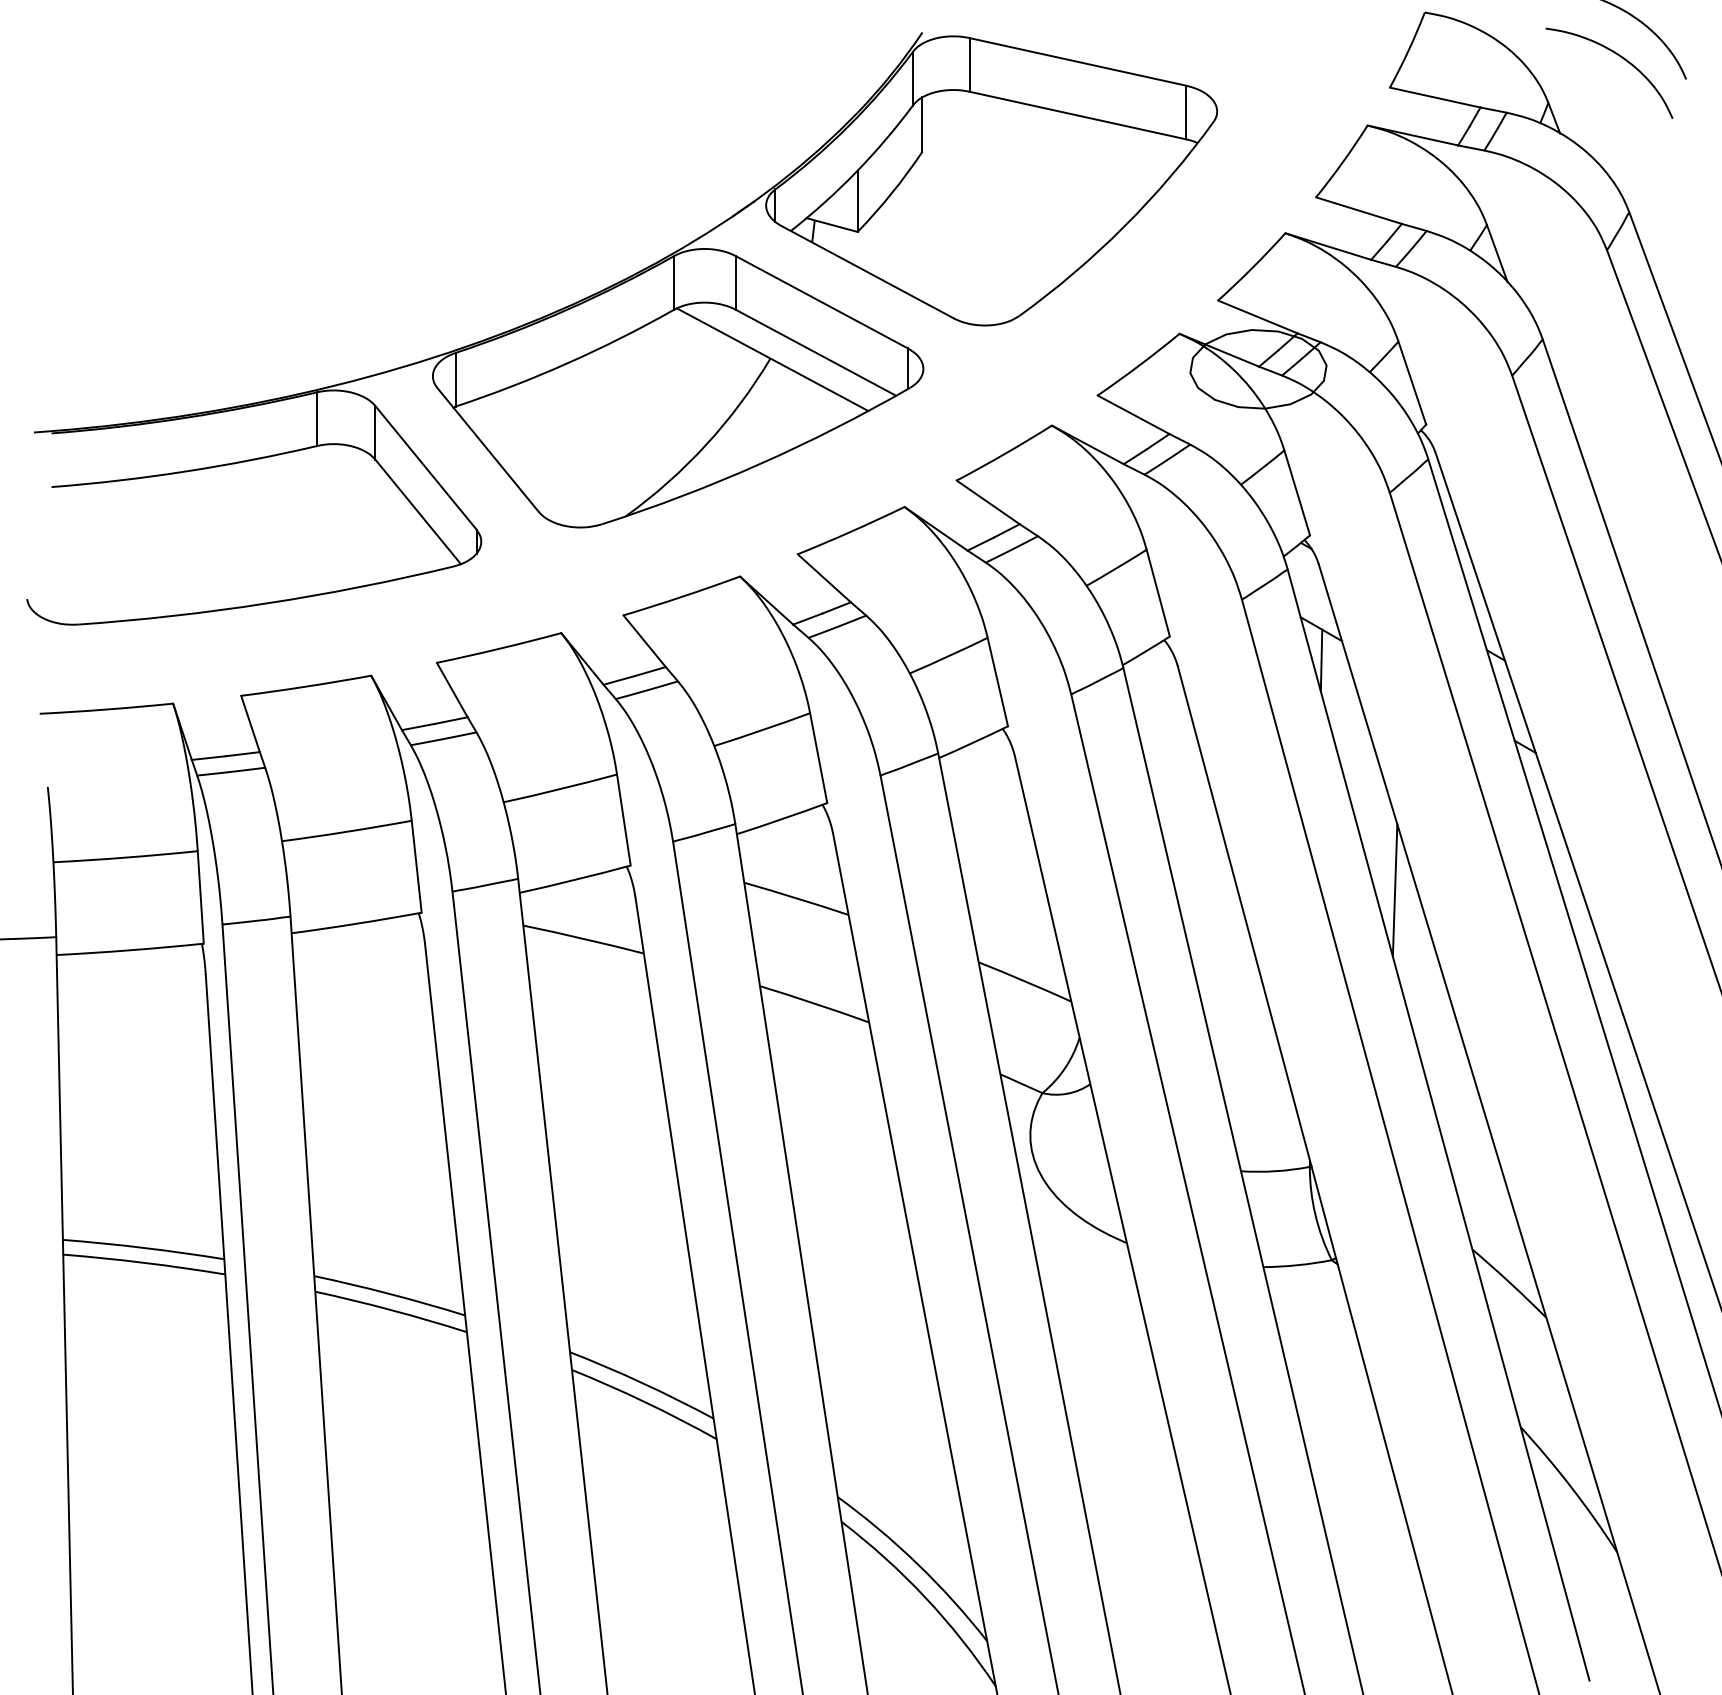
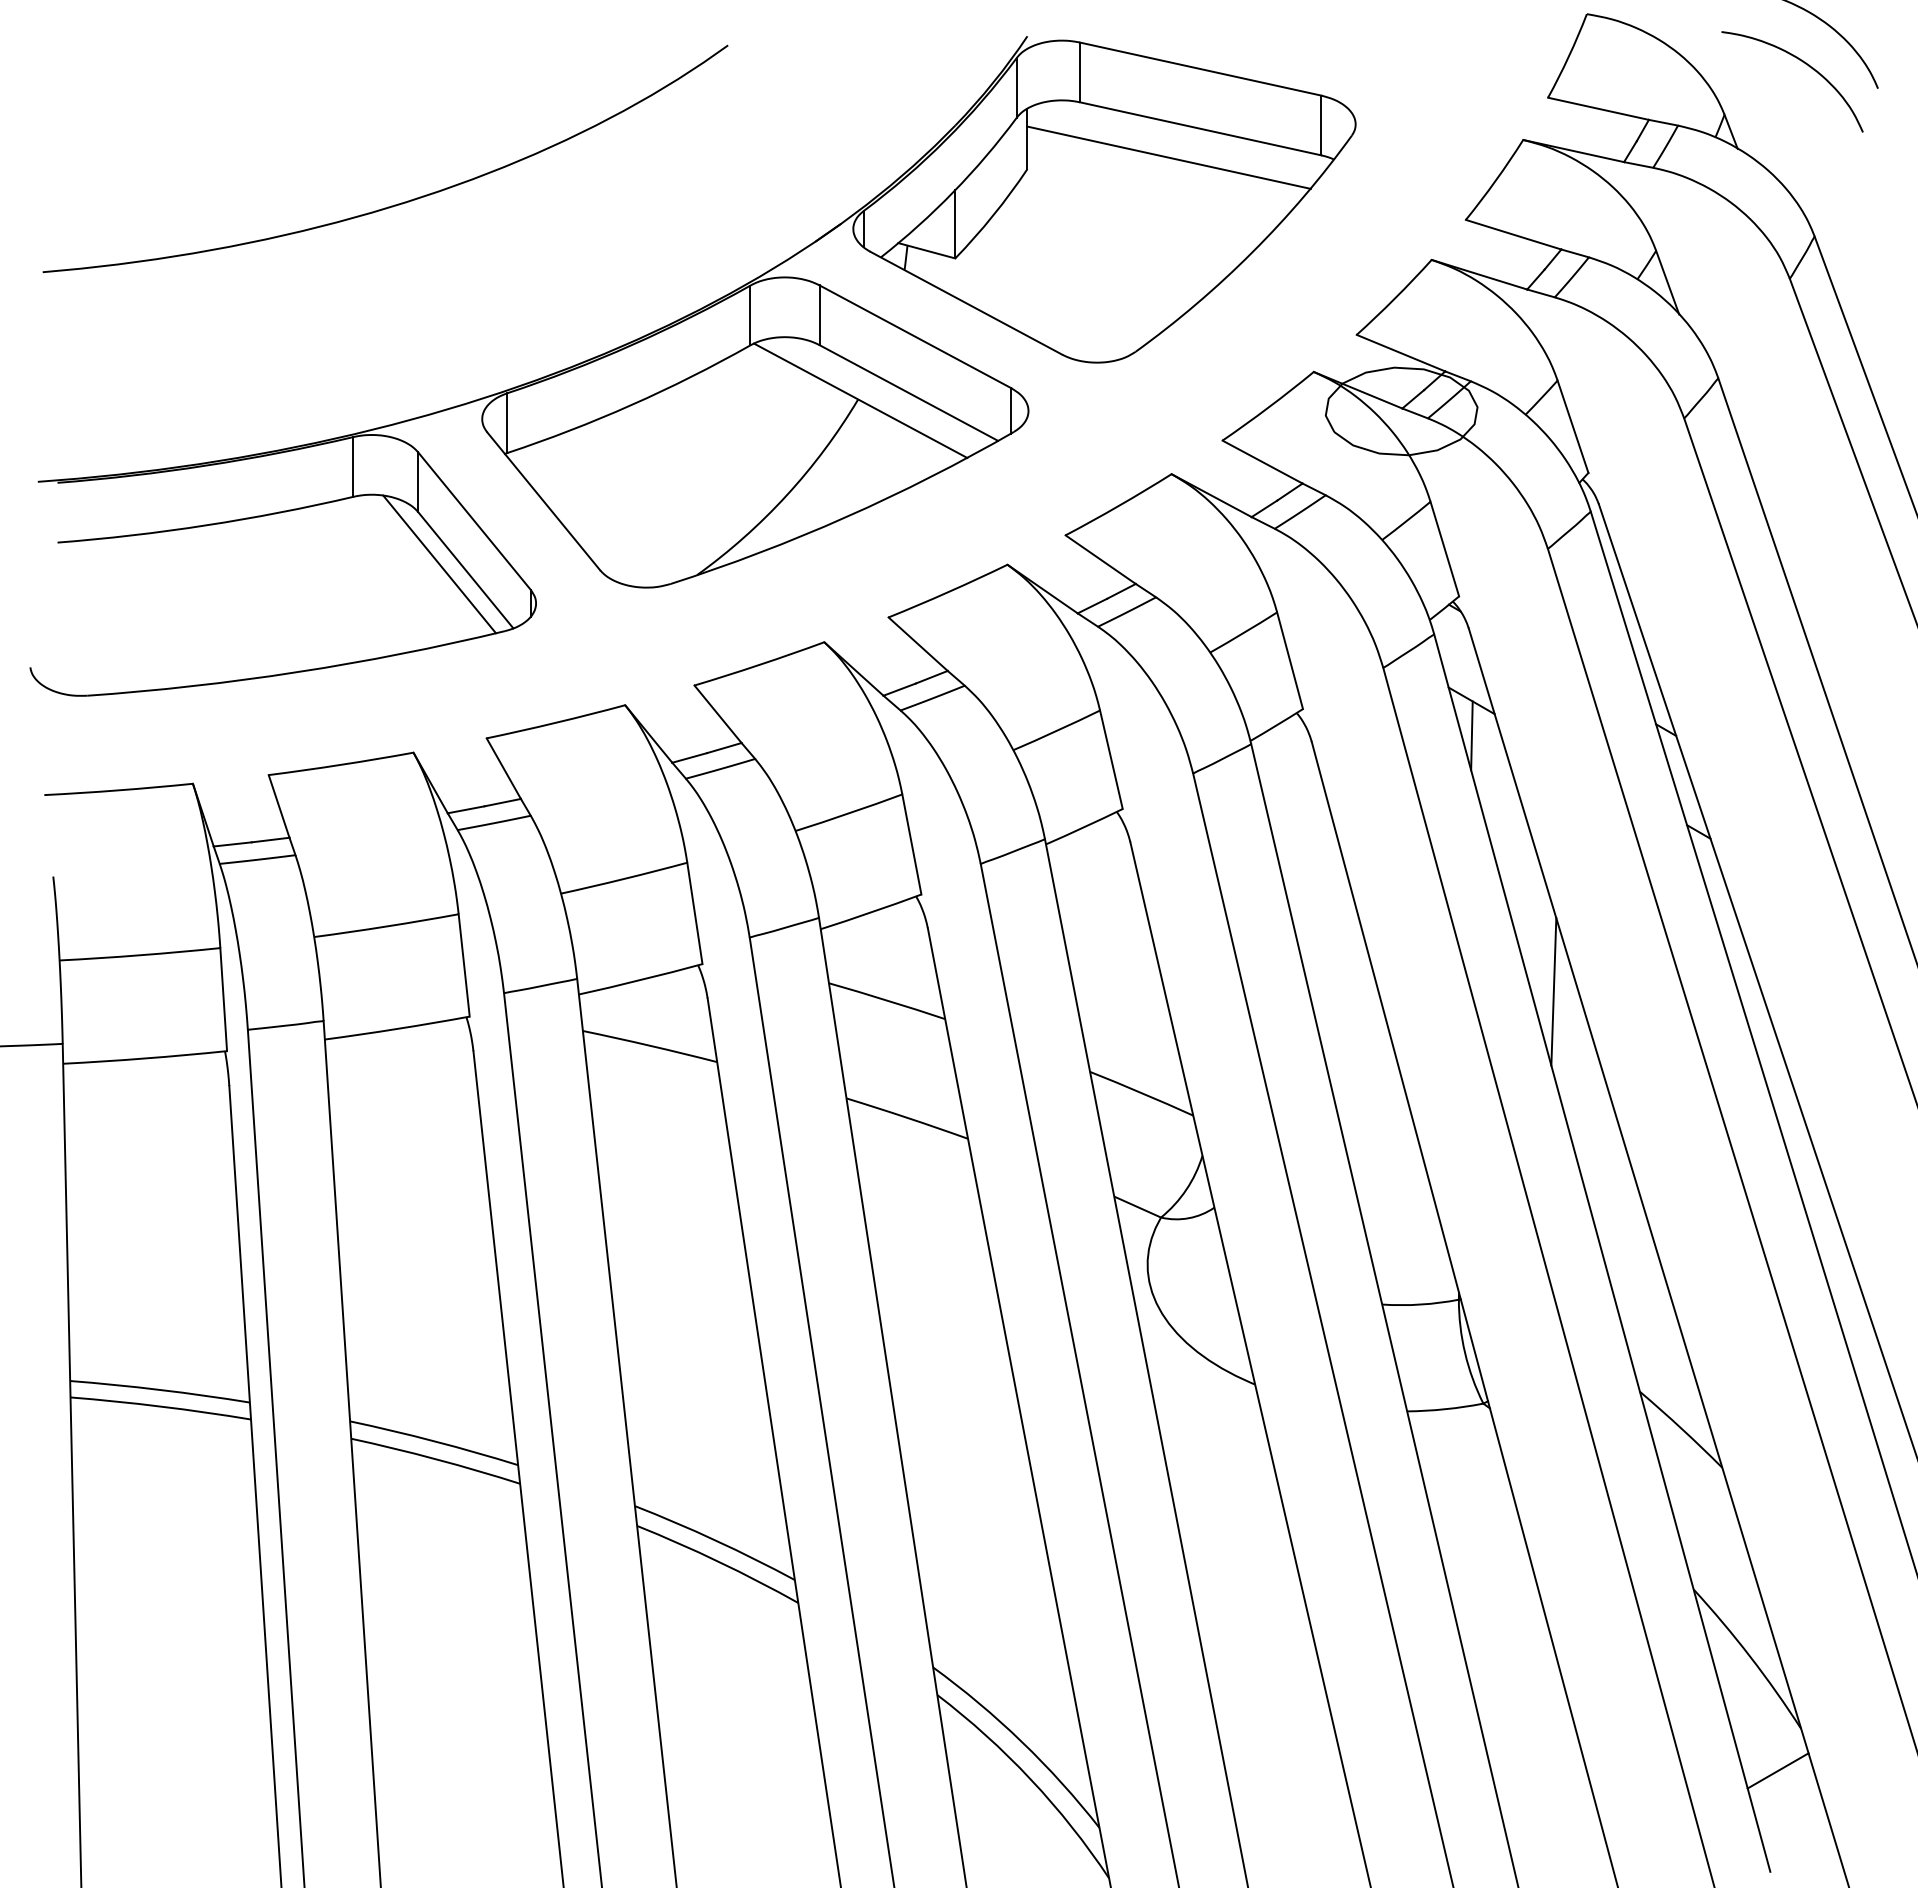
line: (1049, 141) -> (1168, 157), added
curve: (360, 181) -> (401, 202), added
line: (394, 506) -> (439, 564), added
line: (1595, 1589) -> (1777, 1770), added

